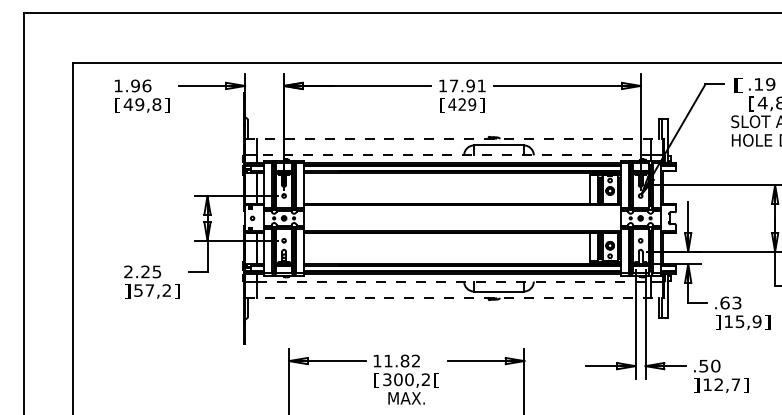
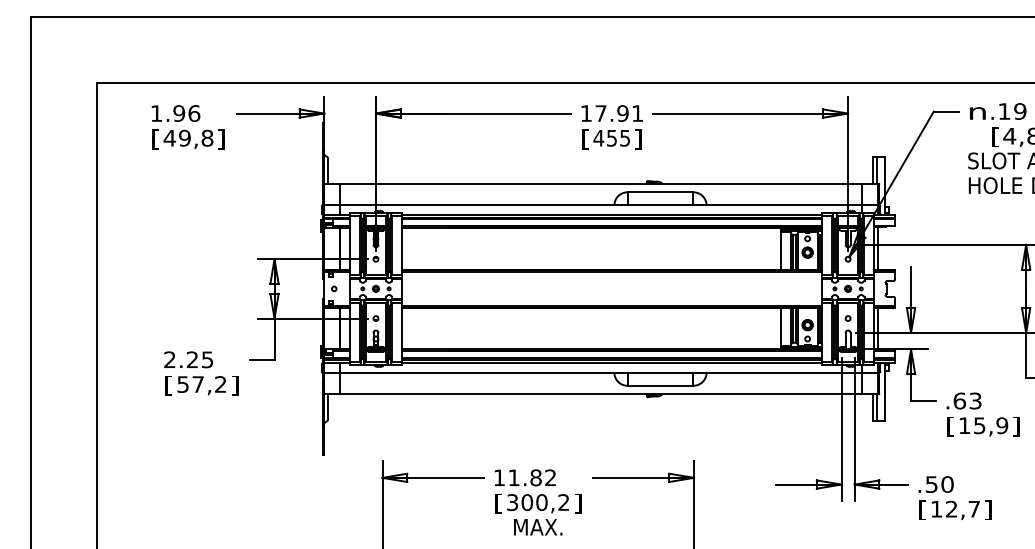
text: (738, 85) -> (977, 112), [ -> n
text: (467, 104) -> (618, 137), 429 -> 455
line: (454, 138) -> (601, 183), dashed -> solid
line: (453, 155) -> (600, 205), dashed -> solid
line: (454, 281) -> (601, 372), dashed -> solid
text: (127, 291) -> (168, 385), ] -> [
line: (454, 298) -> (601, 394), dashed -> solid
text: (718, 322) -> (950, 426), ] -> [
text: (436, 380) -> (577, 503), [ -> ]
text: (696, 385) -> (922, 510), ] -> [

